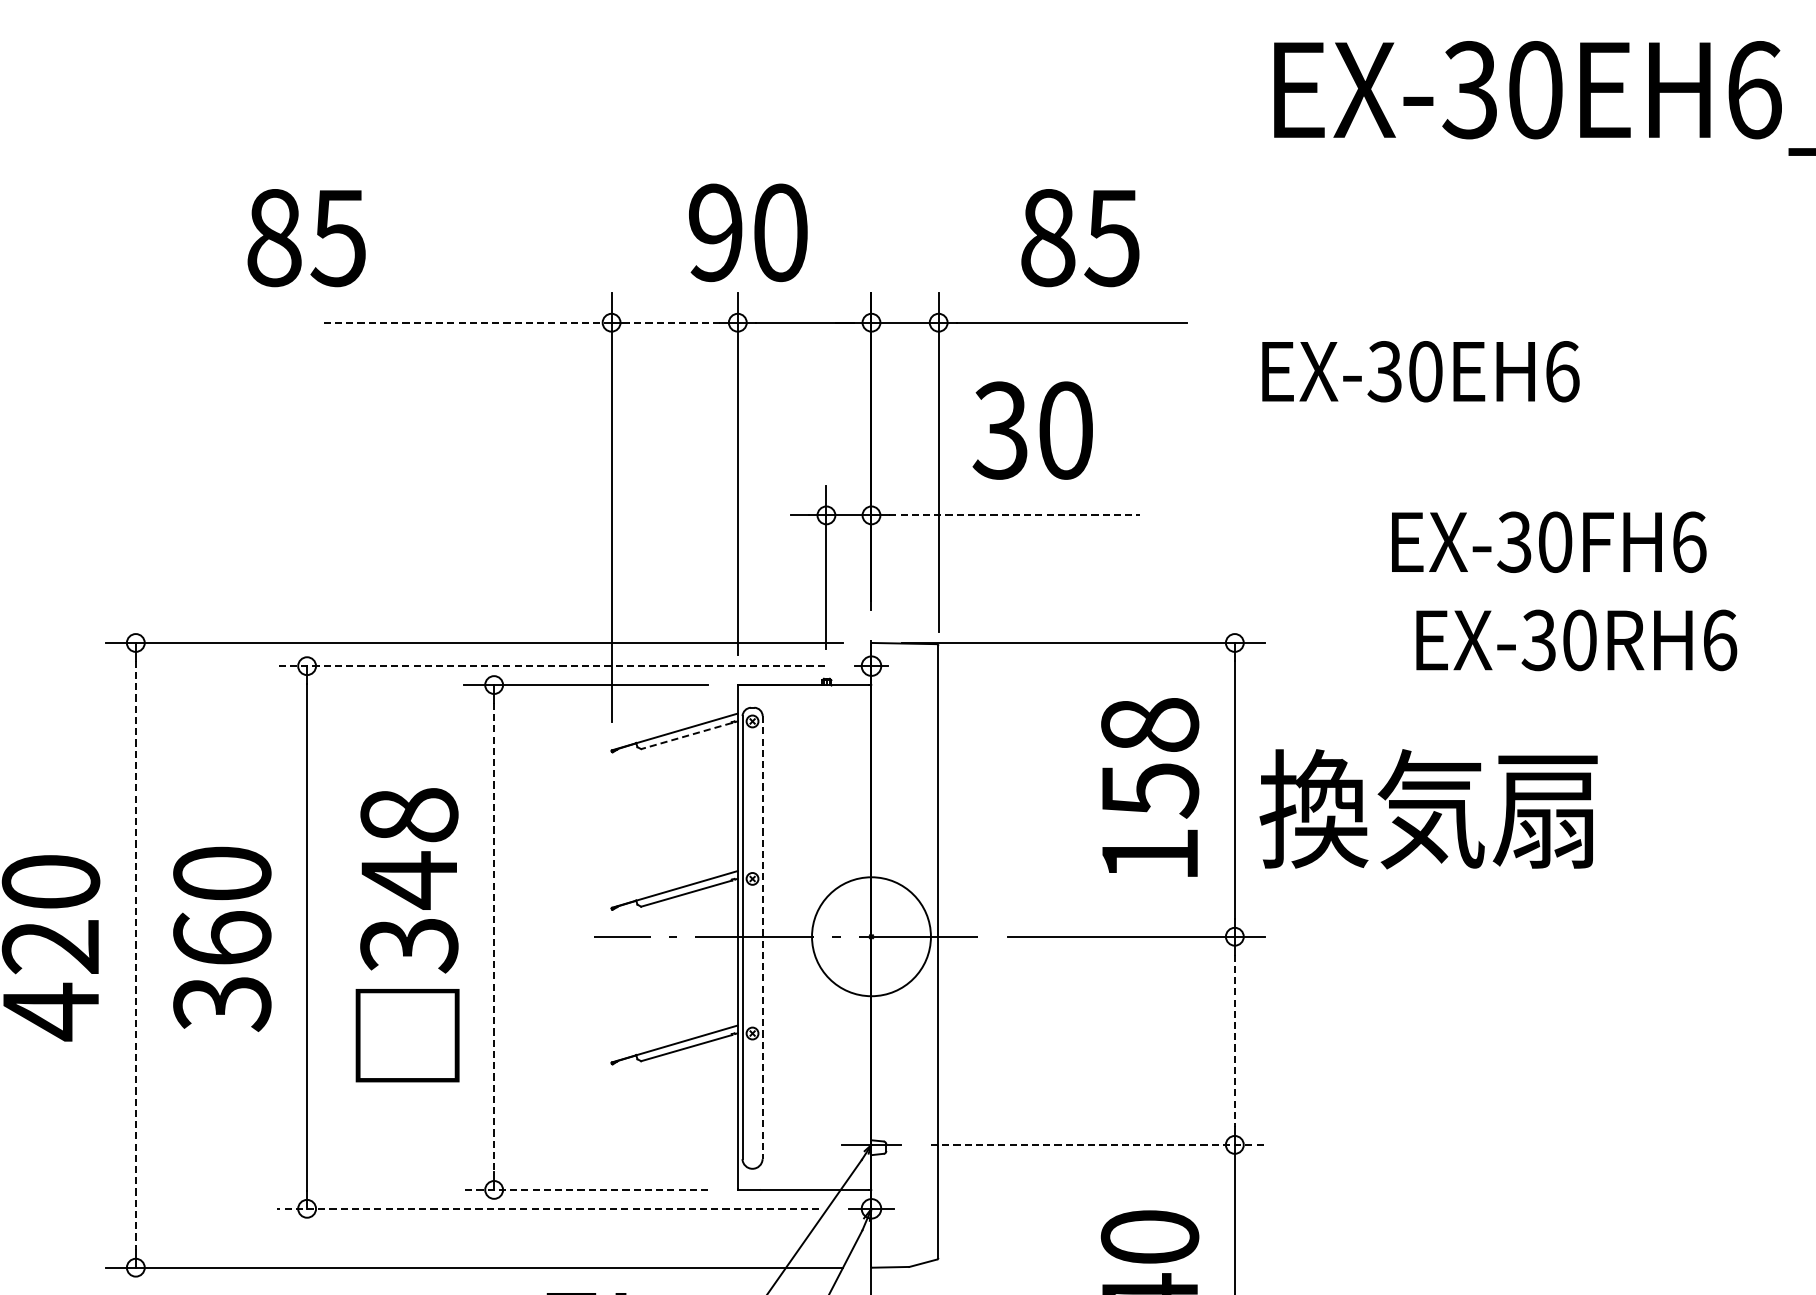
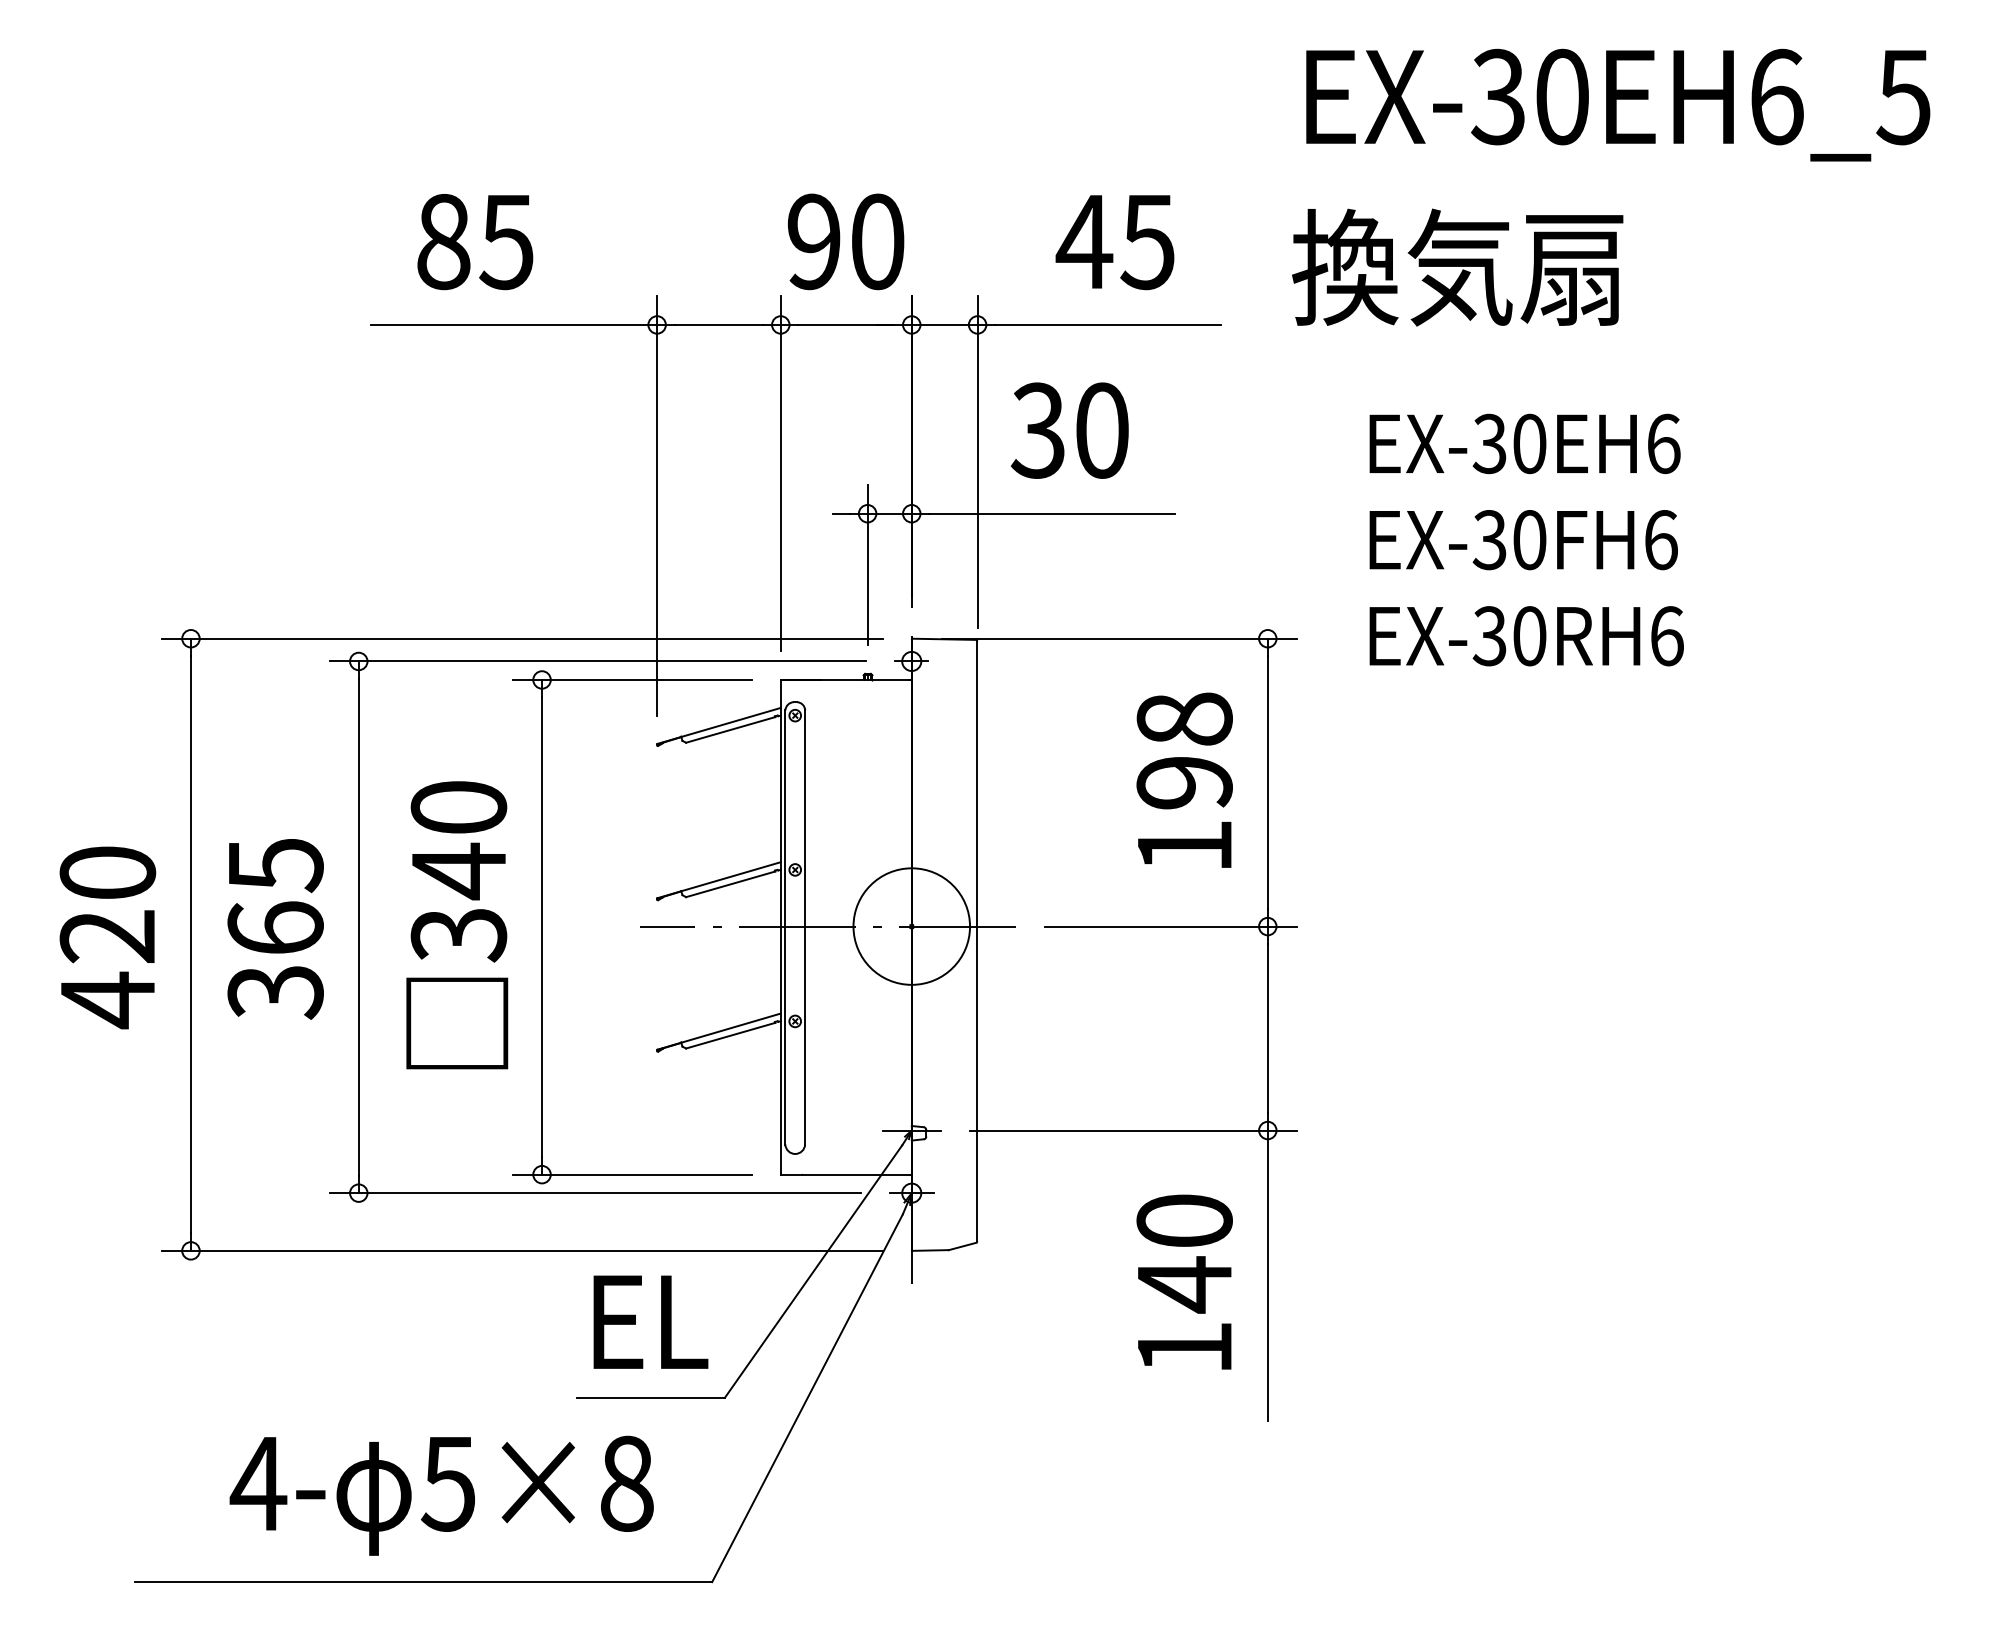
text: (748, 232) -> (846, 241), moved
text: (306, 238) -> (475, 242), moved
text: (1047, 238) -> (1084, 242), 85 -> 45
line: (466, 322) -> (514, 324), dashed -> solid
line: (674, 322) -> (718, 324), dashed -> solid
text: (1420, 371) -> (1524, 443), moved
line: (1015, 515) -> (1052, 513), dashed -> solid
text: (1548, 542) -> (1523, 540), moved
text: (1576, 640) -> (1526, 636), moved
line: (550, 666) -> (597, 661), dashed -> solid
line: (686, 736) -> (730, 730), dashed -> solid
text: (1149, 791) -> (1184, 784), 158 -> 198
text: (1428, 809) -> (1457, 267), moved
text: (408, 815) -> (458, 807), 348 -> 340
text: (222, 874) -> (275, 865), 360 -> 365
line: (494, 937) -> (542, 927), dashed -> solid
line: (763, 937) -> (805, 927), dashed -> solid
line: (135, 955) -> (190, 944), dashed -> solid
line: (1234, 1041) -> (1267, 1029), dashed -> solid
line: (1097, 1144) -> (1133, 1130), dashed -> solid
line: (585, 1189) -> (631, 1174), dashed -> solid
line: (547, 1209) -> (594, 1193), dashed -> solid

